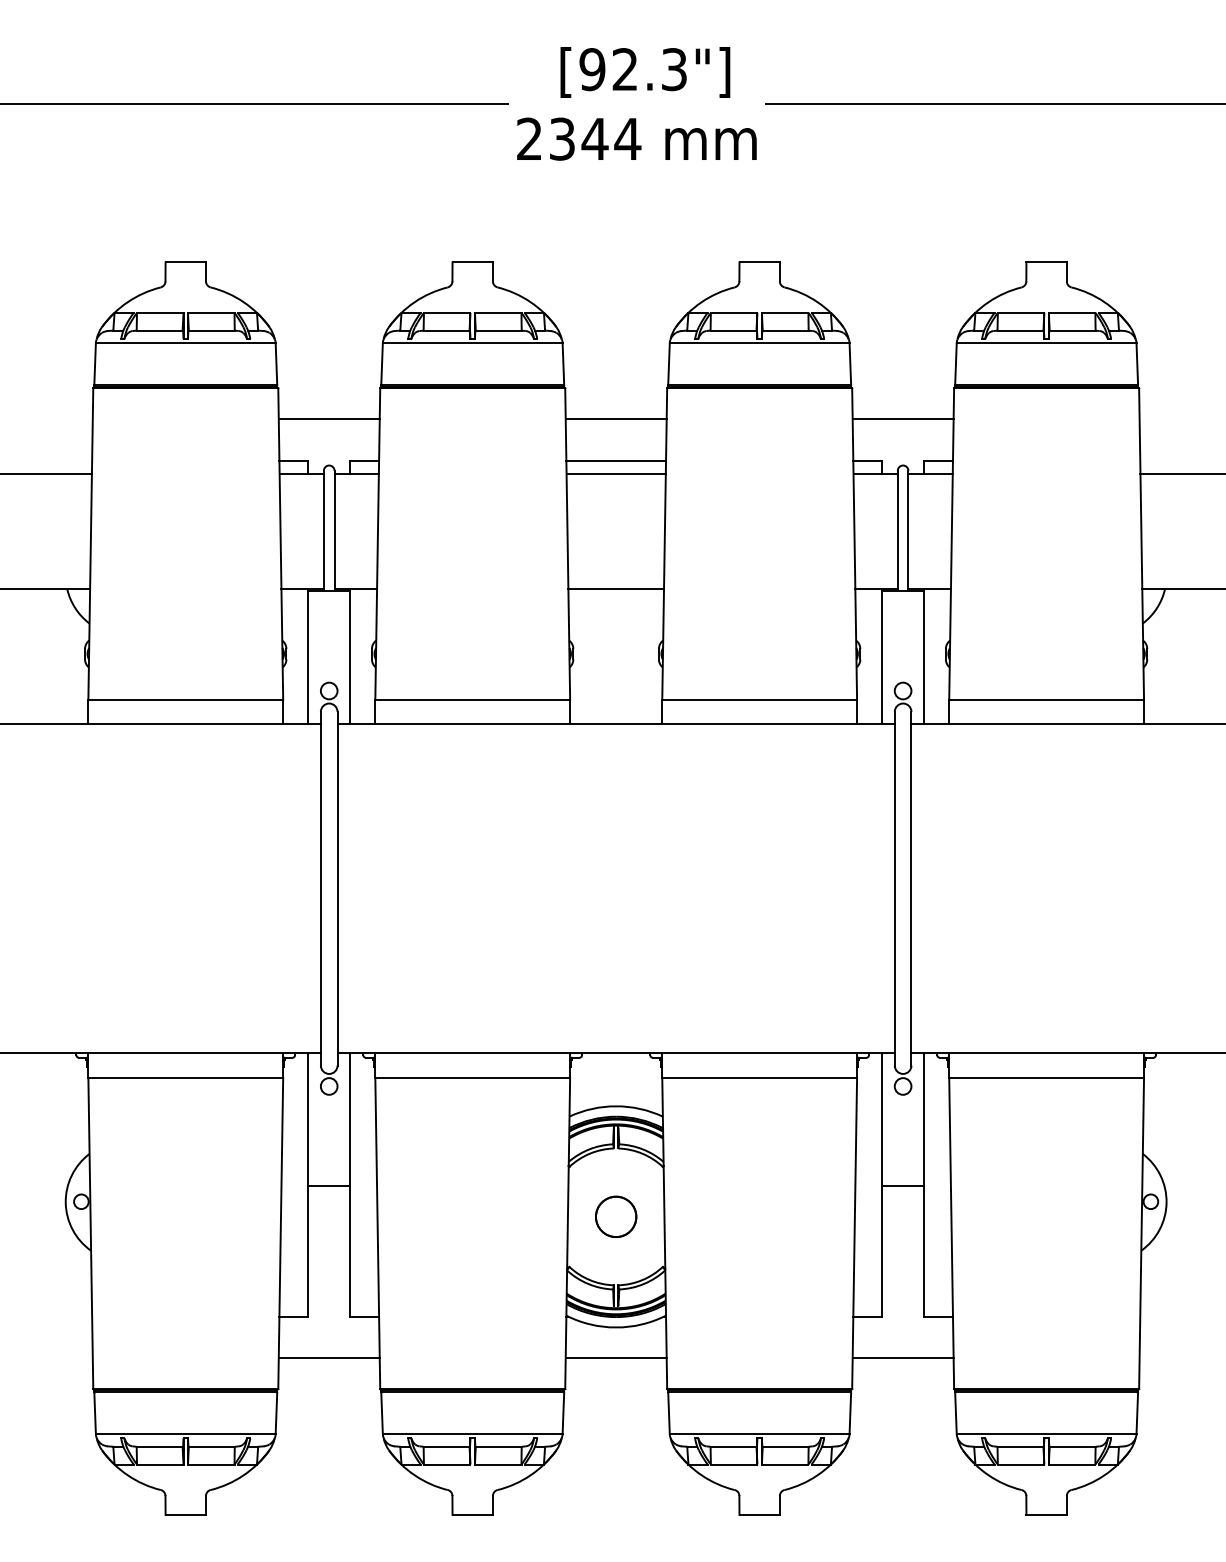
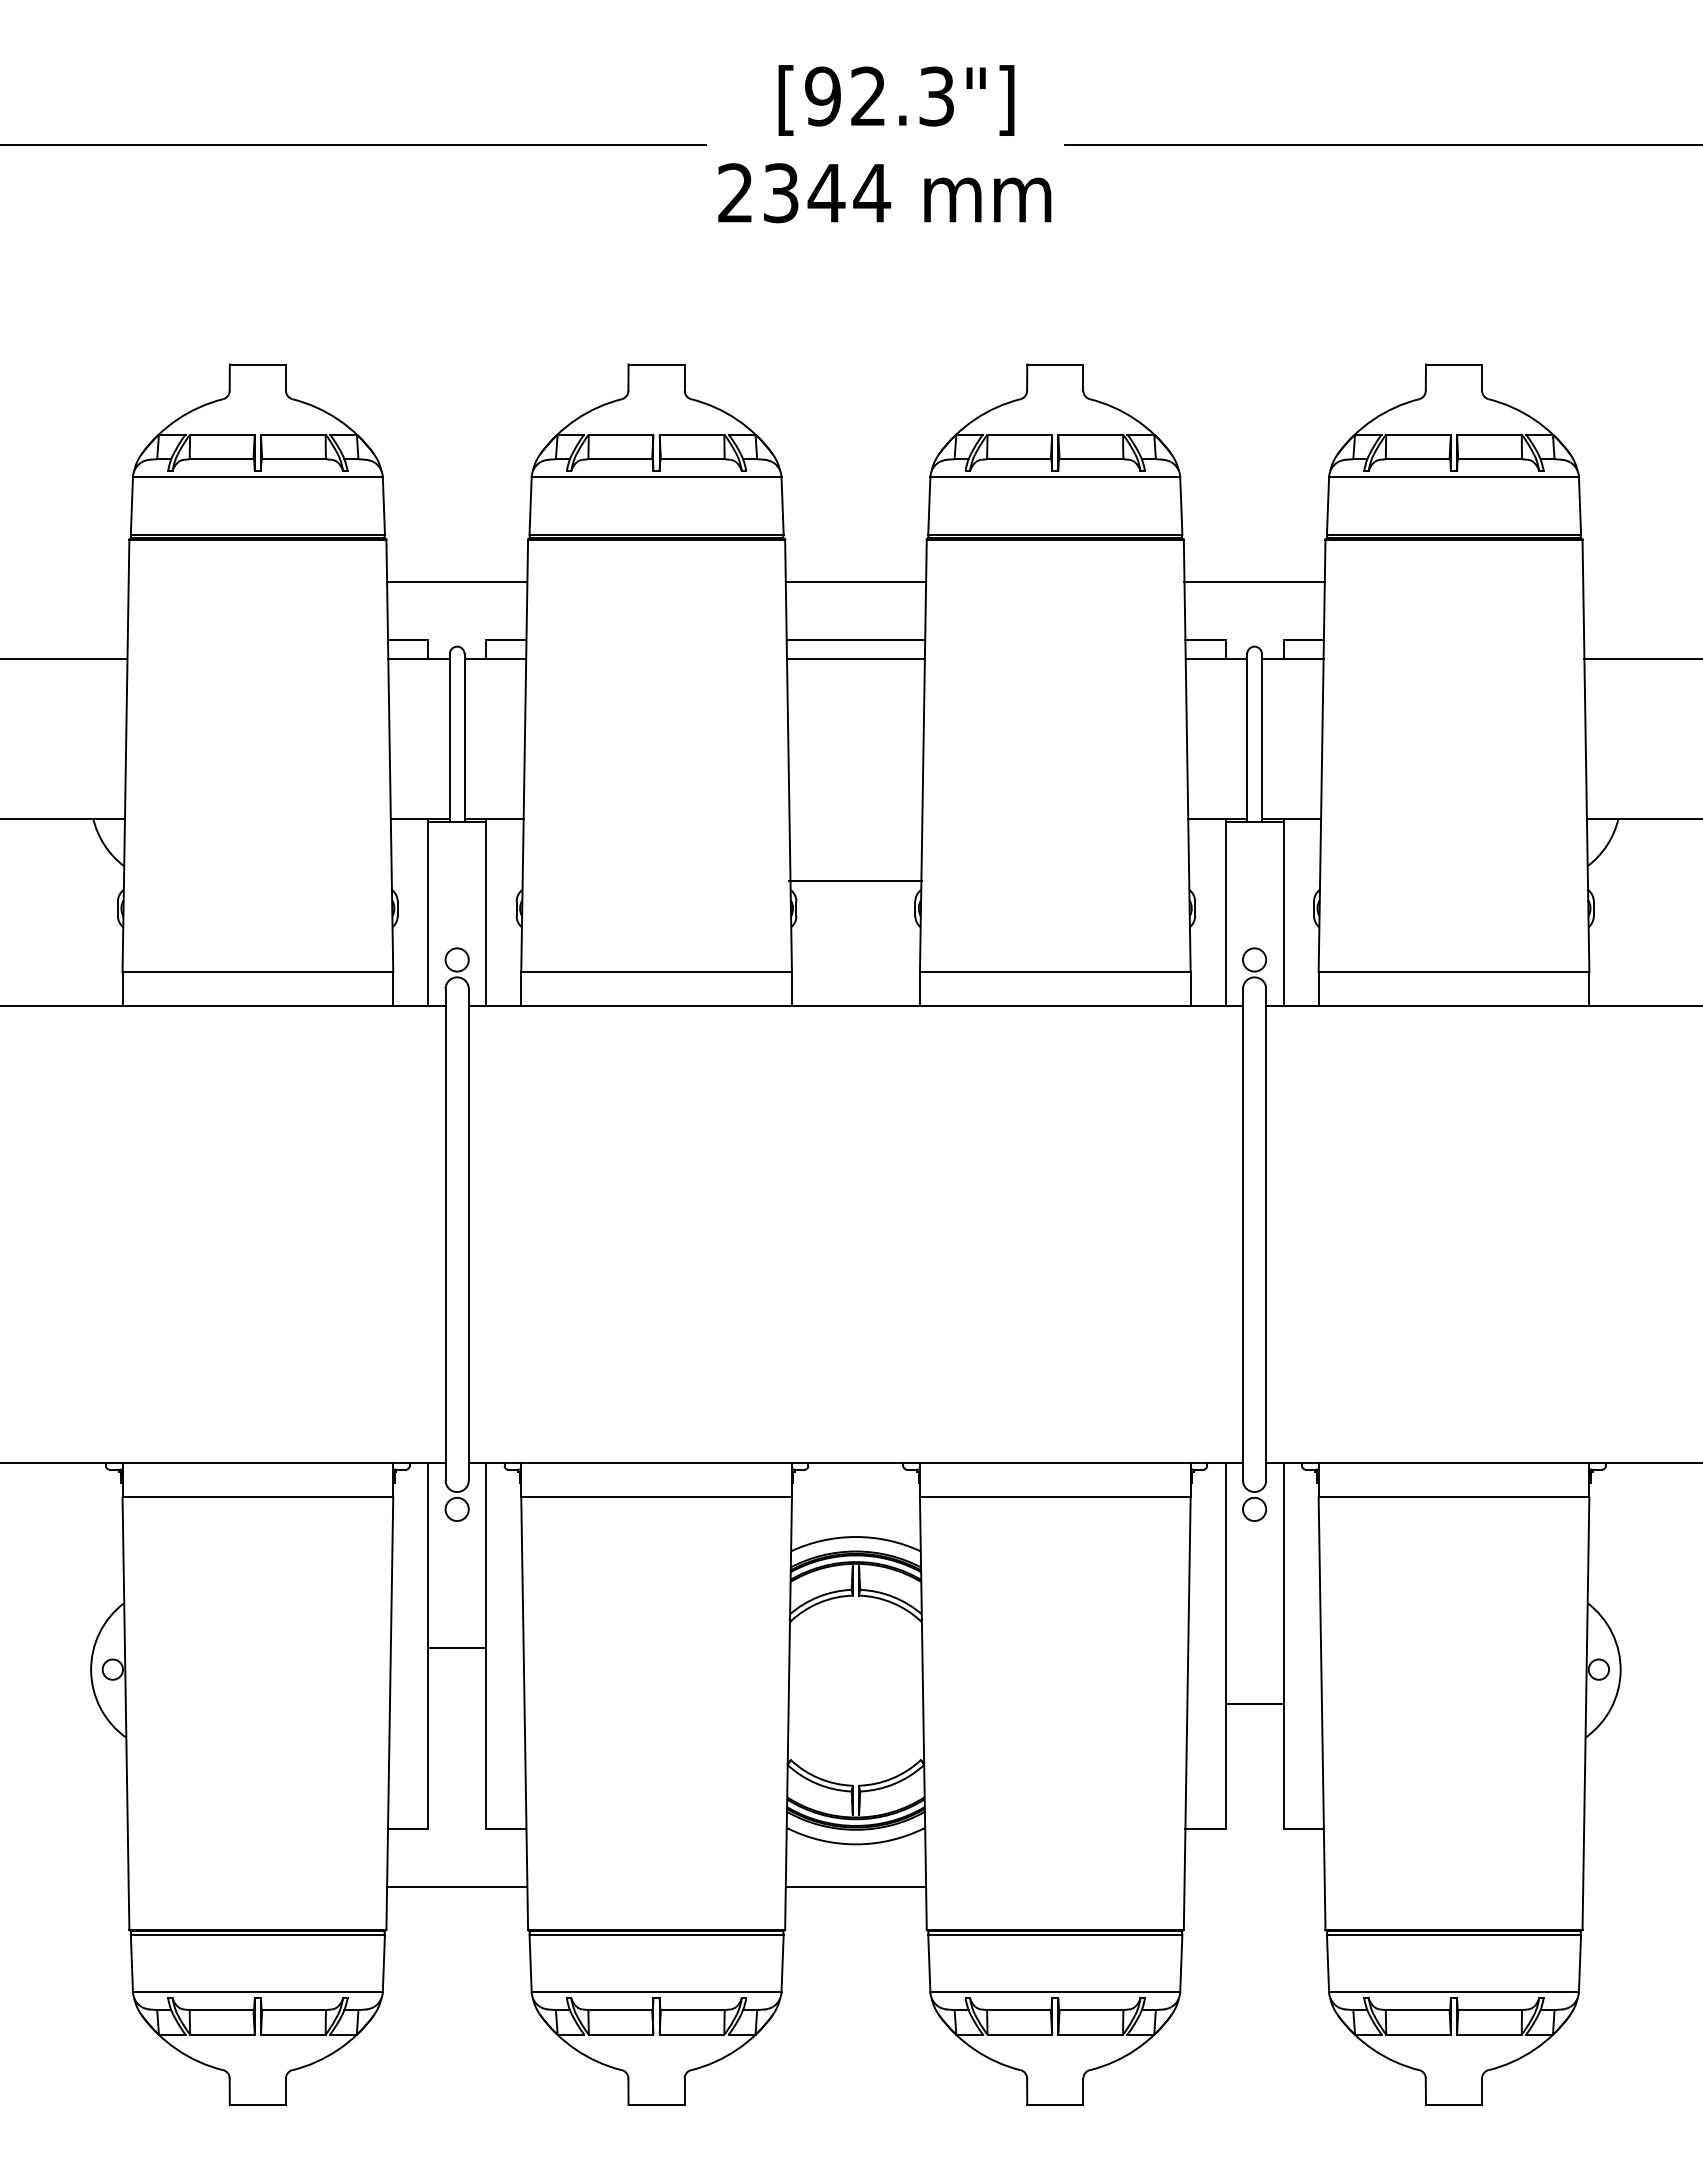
line: (615, 589) -> (855, 880), moved
line: (903, 1185) -> (1254, 1703), moved
circle: (615, 1216) -> (855, 1690), removed
line: (903, 1358) -> (1254, 1887), removed

